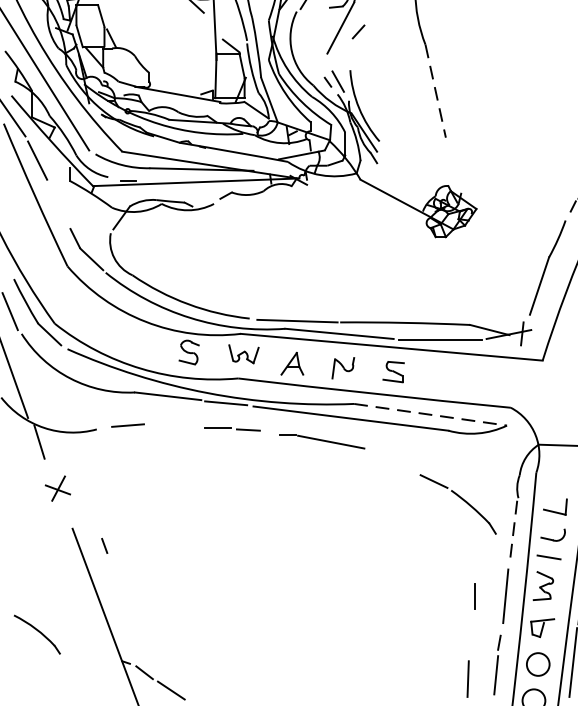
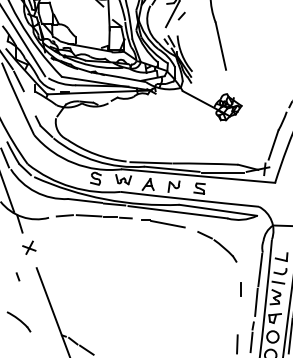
line: (436, 91) -> (221, 46), dashed -> solid
line: (430, 415) -> (218, 210), dashed -> solid
line: (174, 424) -> (88, 215), added
part: (458, 503) -> (217, 246), moved
line: (513, 533) -> (260, 270), dashed -> solid
line: (103, 545) -> (17, 276), moved
line: (474, 596) -> (240, 289), moved

